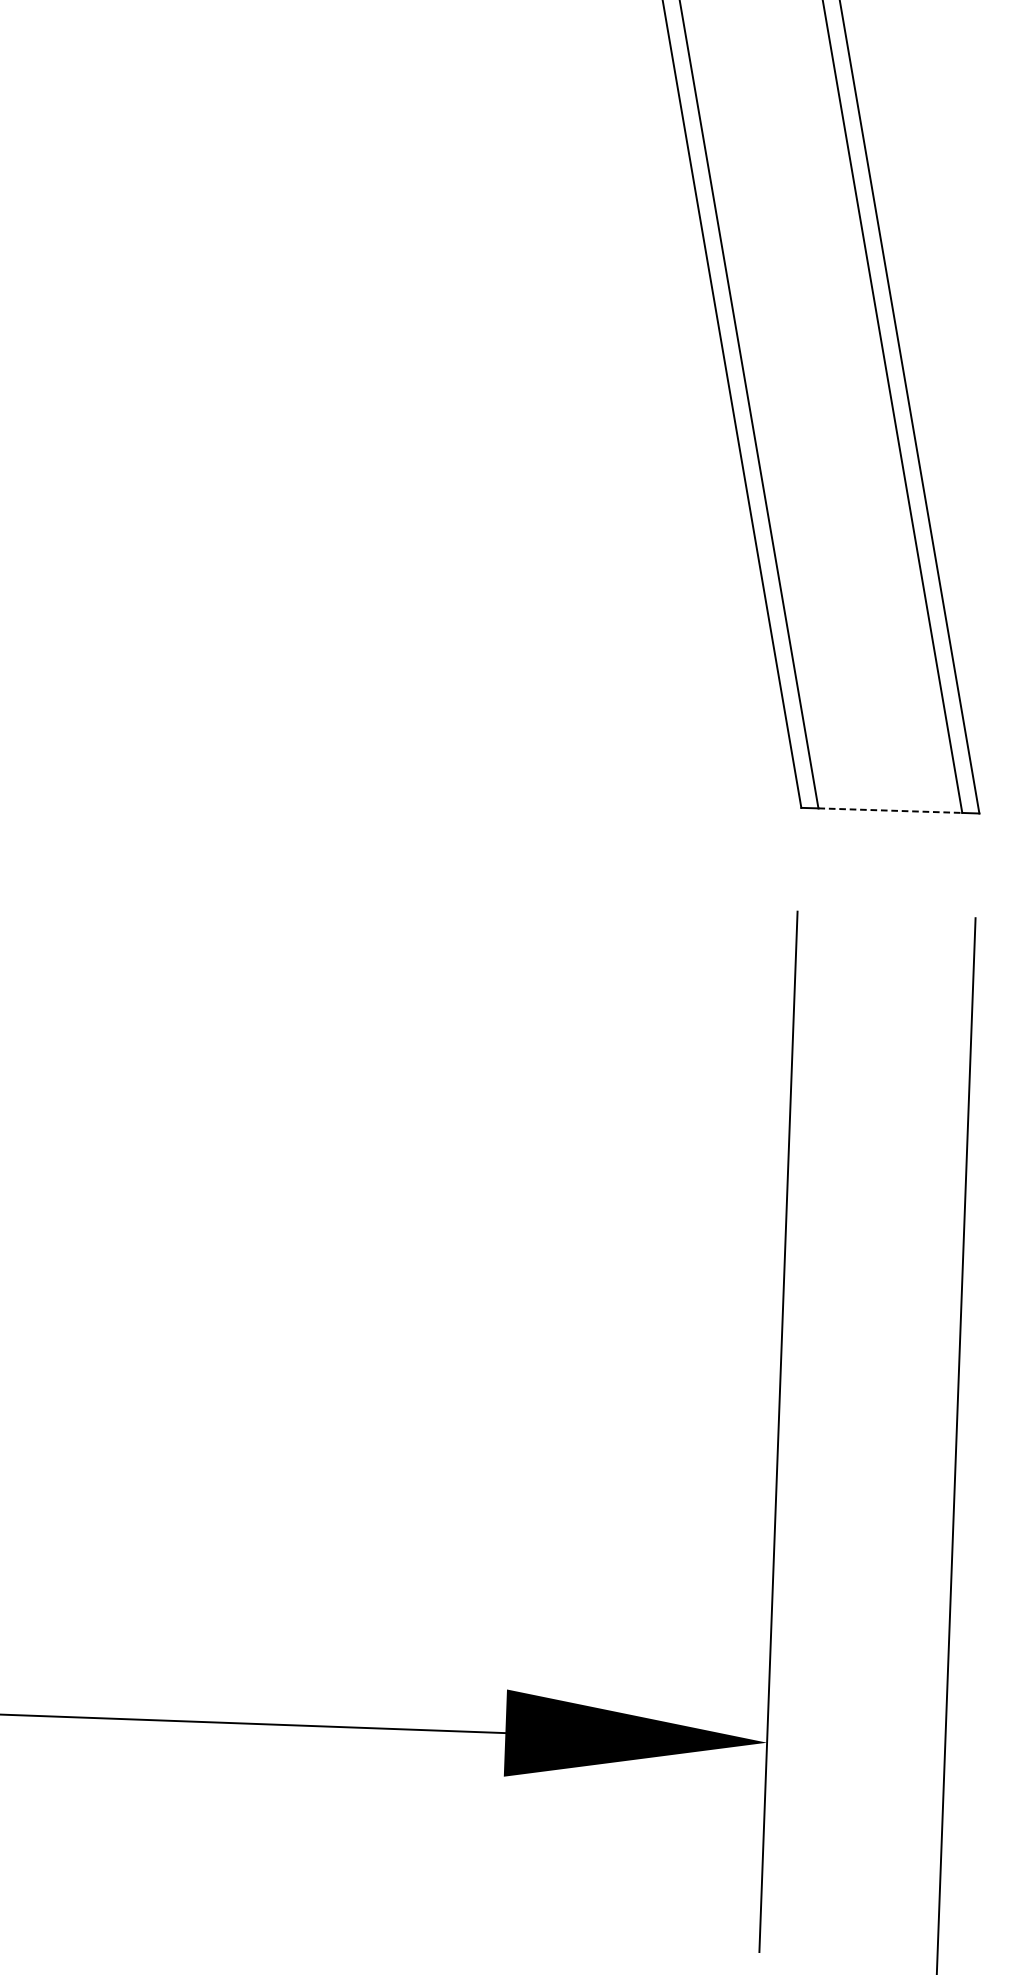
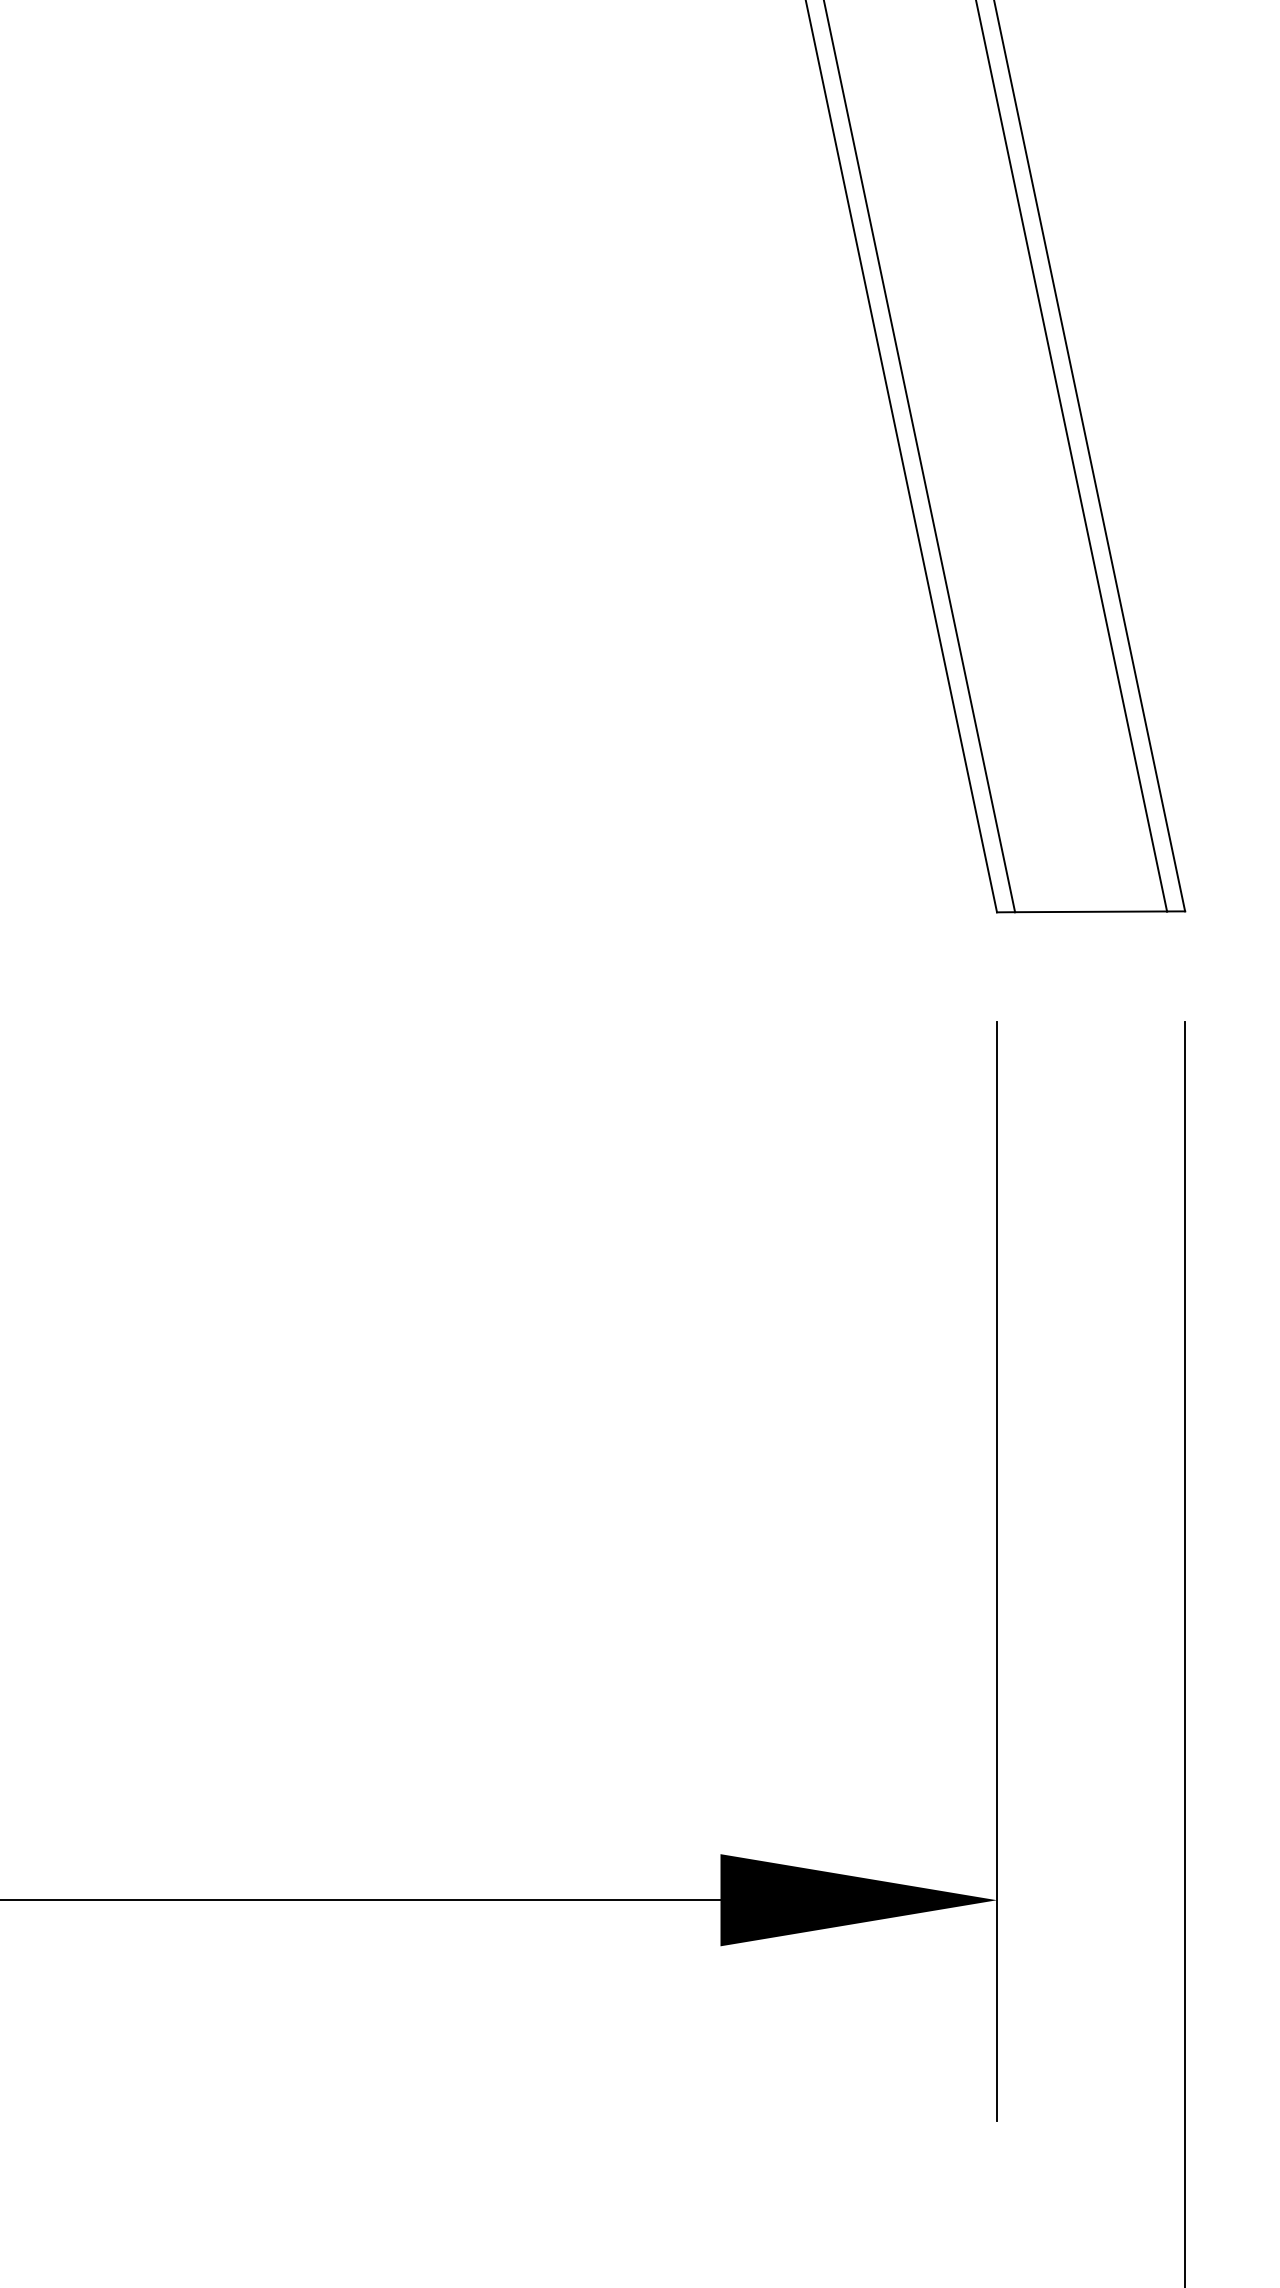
line: (890, 810) -> (1091, 911), dashed -> solid

